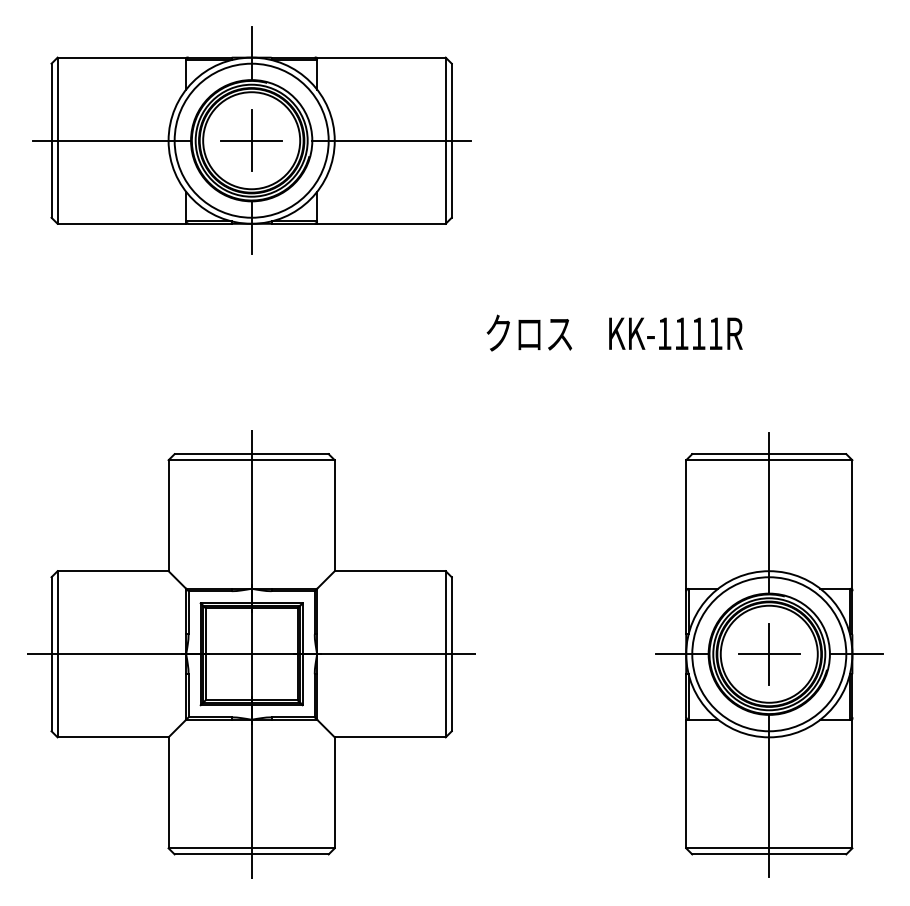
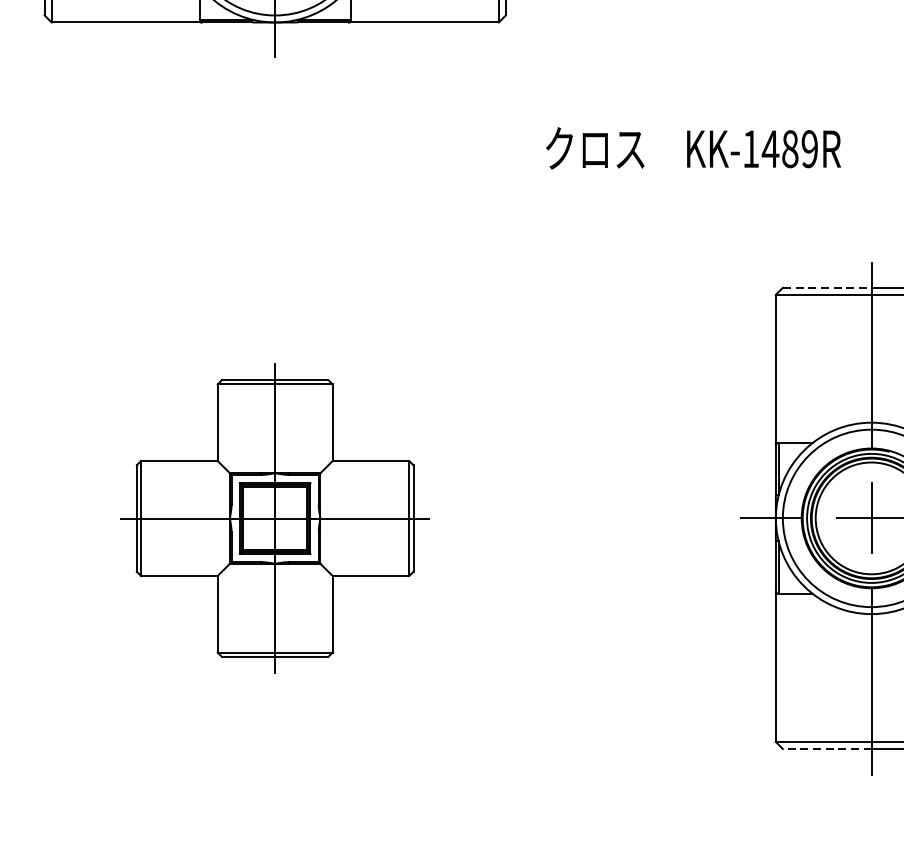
text: (698, 333) -> (790, 148), KK-1111R -> KK-1489R
line: (730, 454) -> (826, 288), solid -> dashed
part: (251, 654) -> (275, 518), size x0.6
line: (730, 854) -> (826, 749), solid -> dashed

